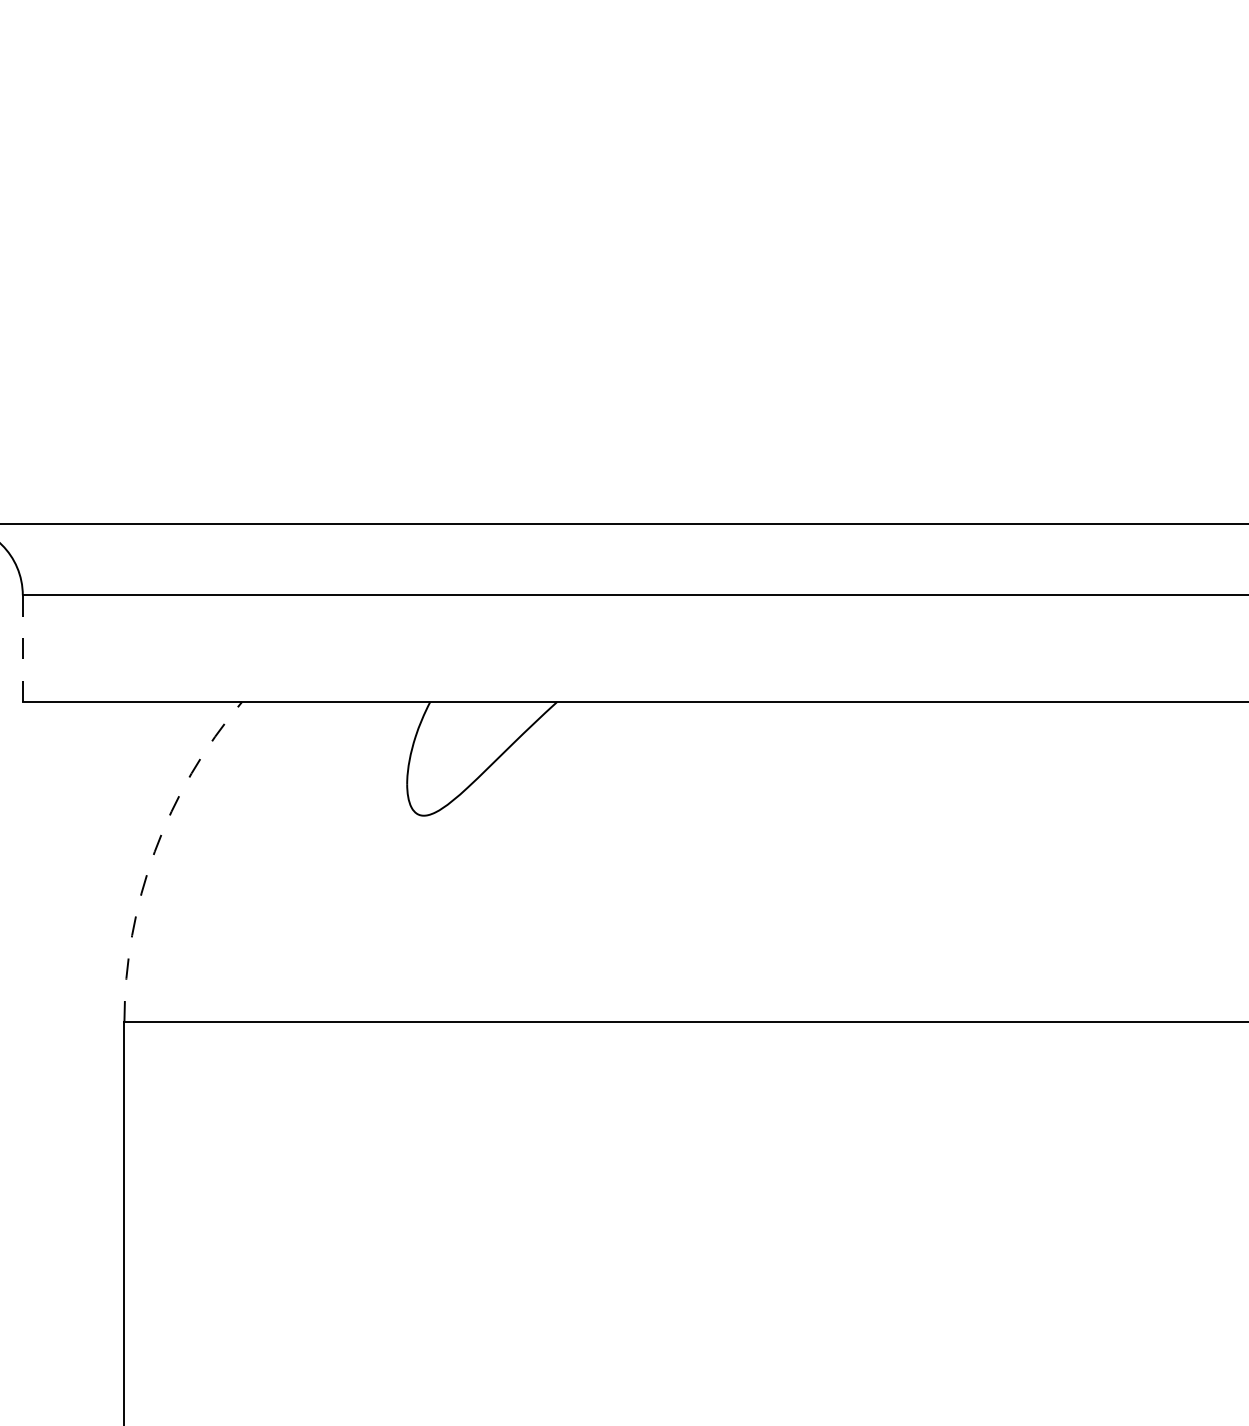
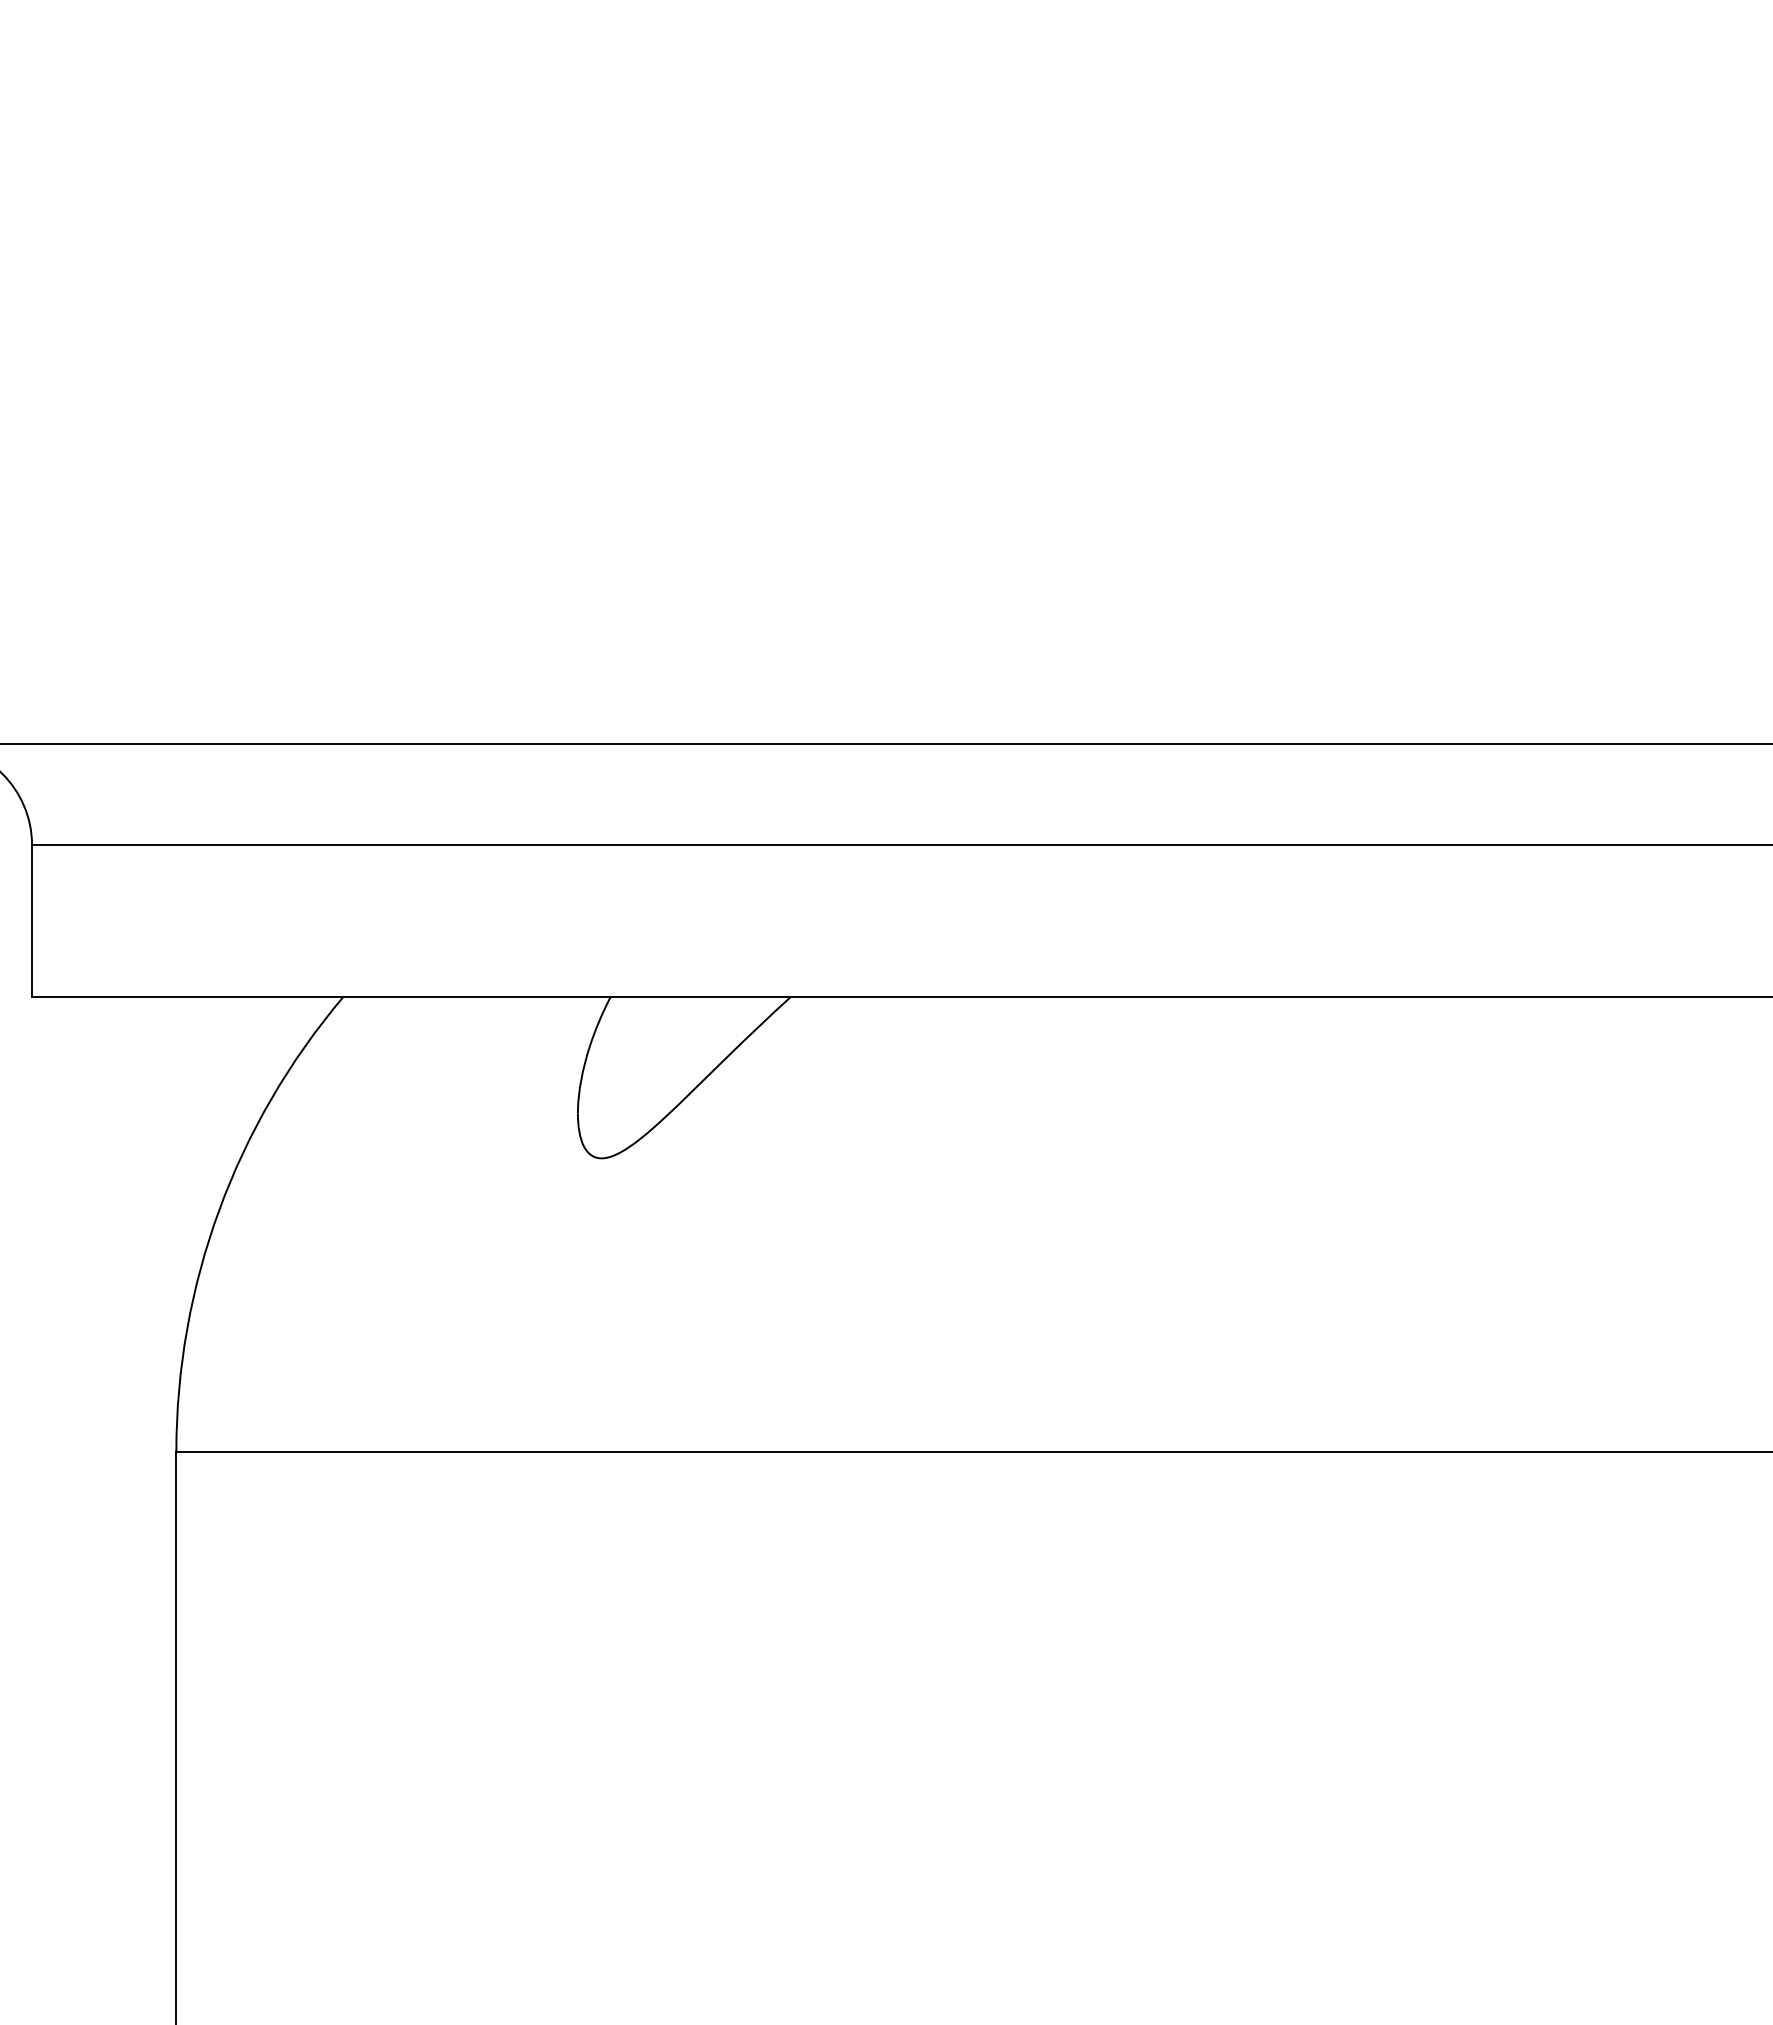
line: (23, 648) -> (32, 921), dashed -> solid
arc: (154, 851) -> (219, 1209), dashed -> solid

